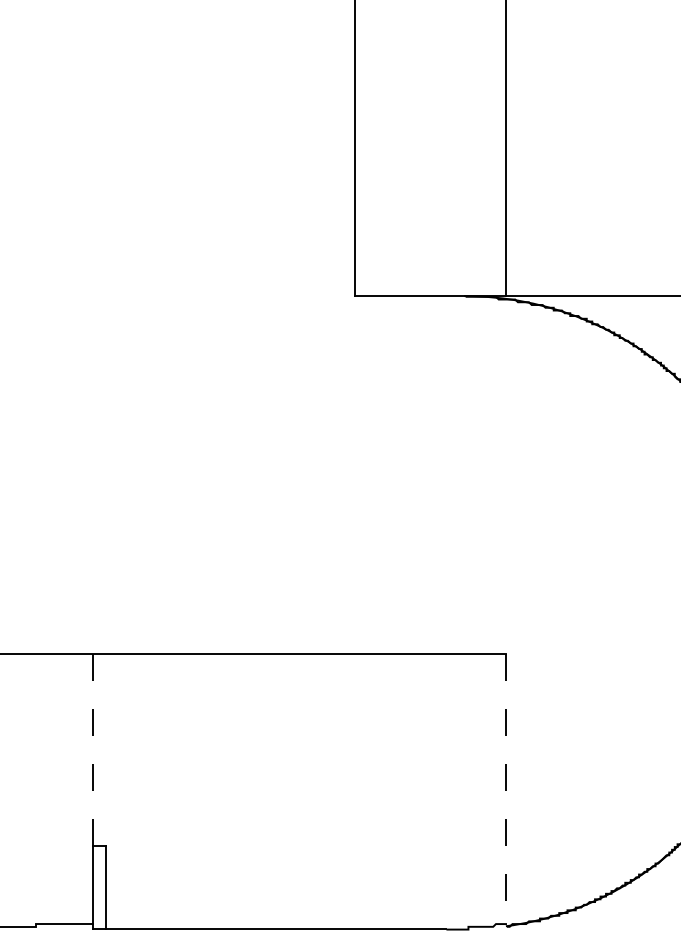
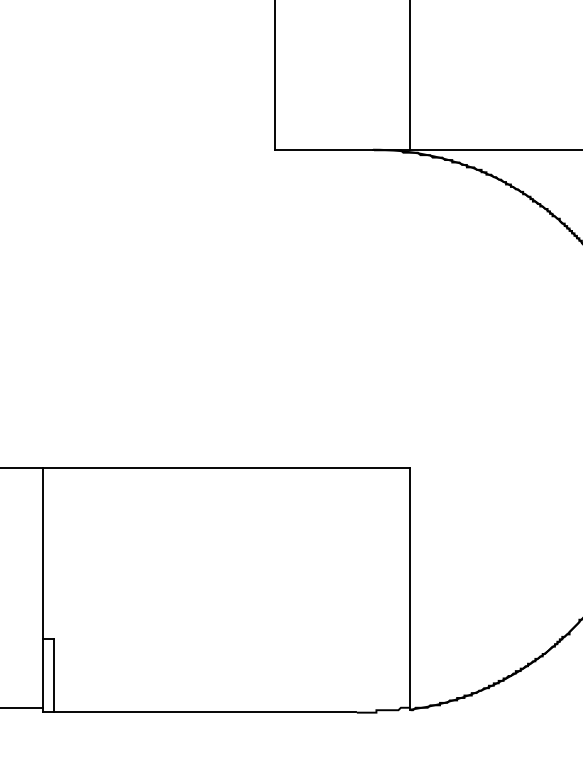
line: (93, 749) -> (43, 552), dashed -> solid
line: (505, 790) -> (409, 589), dashed -> solid

